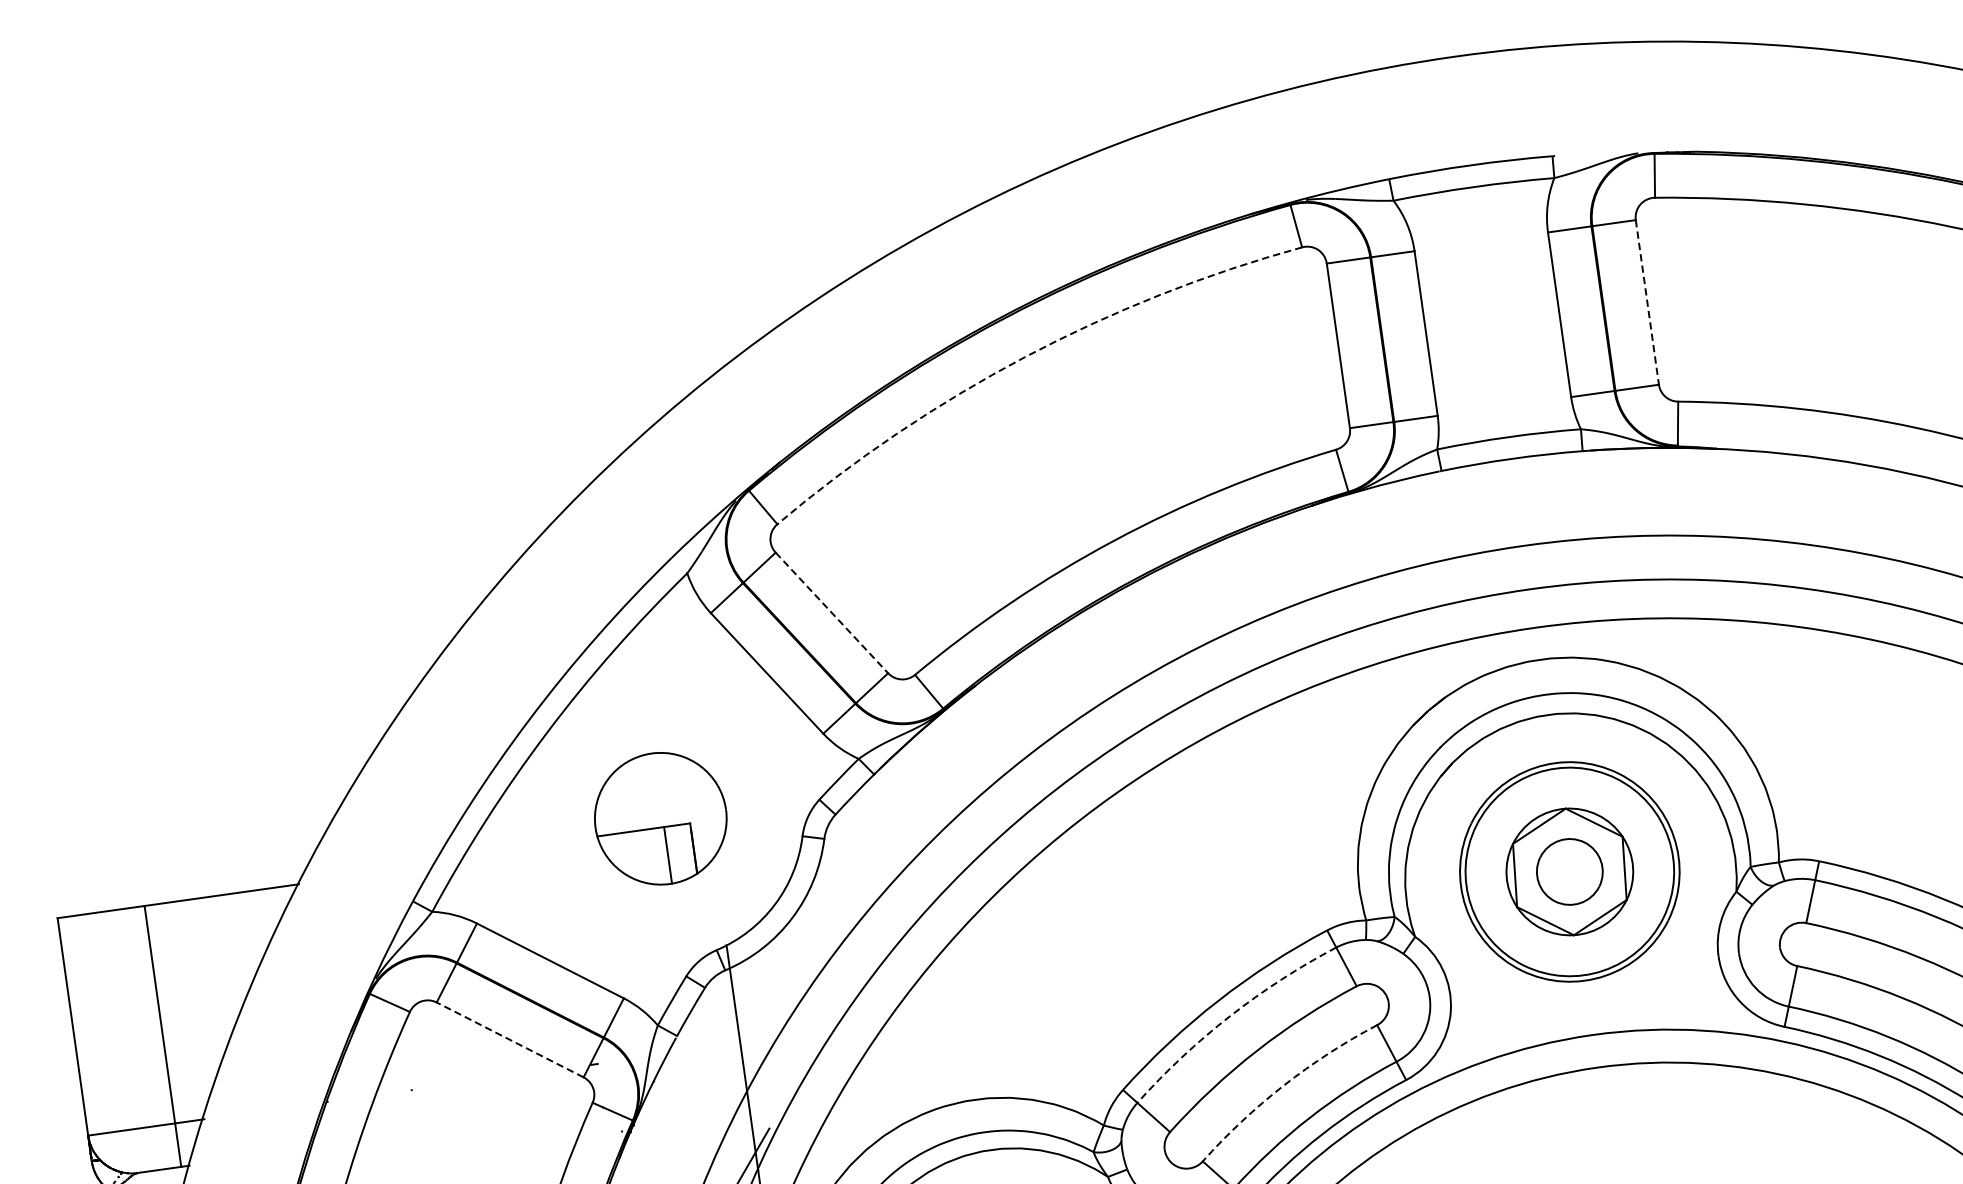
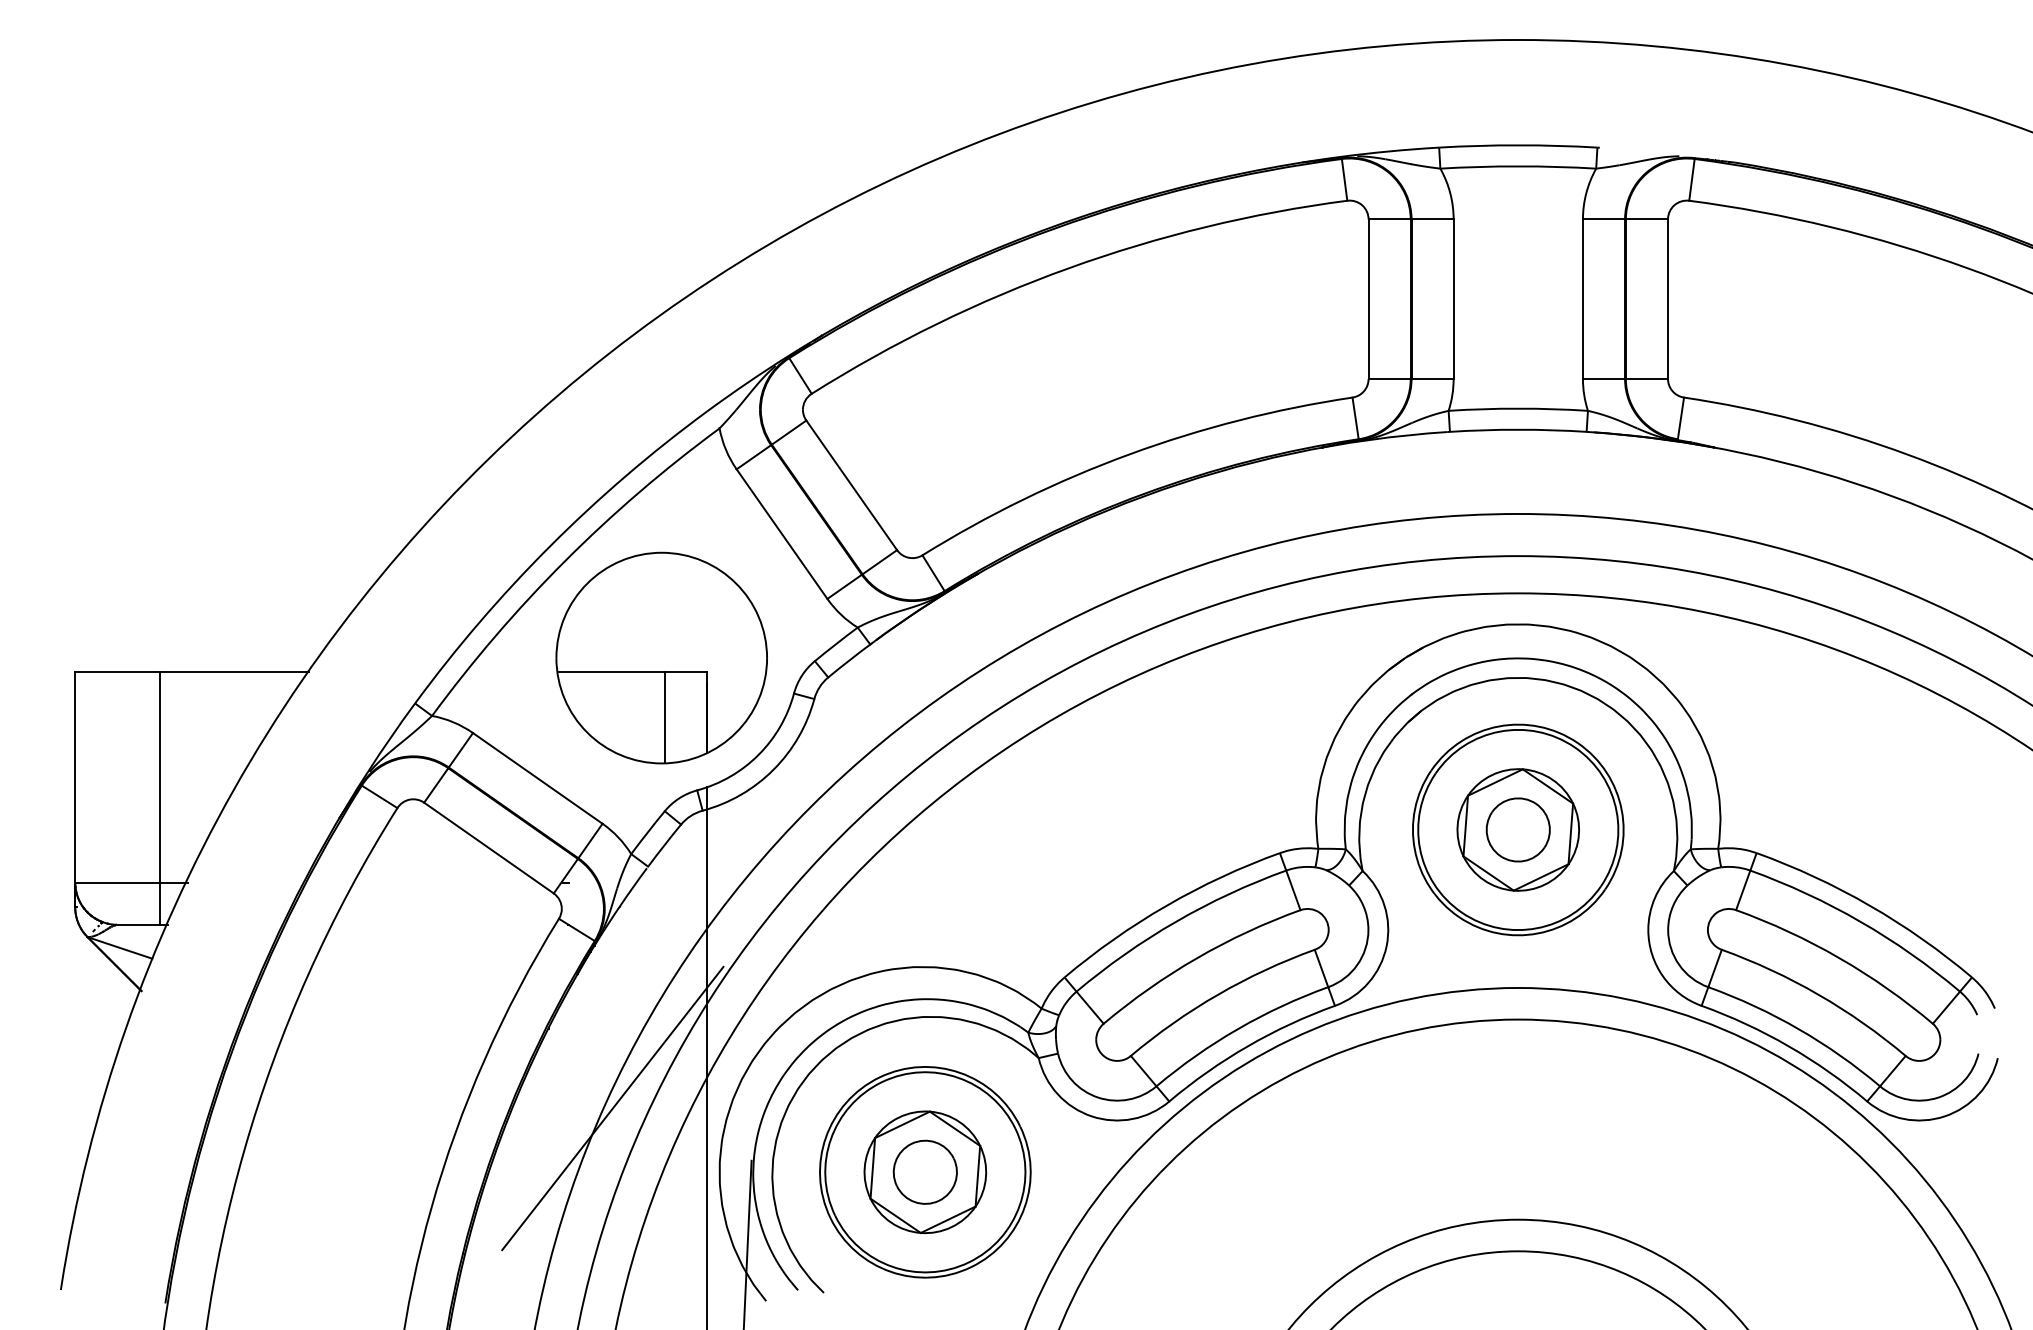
line: (1646, 302) -> (1667, 299), dashed -> solid
arc: (1025, 357) -> (1069, 268), dashed -> solid
line: (832, 612) -> (852, 485), dashed -> solid
part: (660, 818) -> (661, 657), size x1.67
arc: (1230, 1015) -> (1176, 921), dashed -> solid
line: (509, 1039) -> (488, 847), dashed -> solid
arc: (1284, 1085) -> (1218, 994), dashed -> solid

